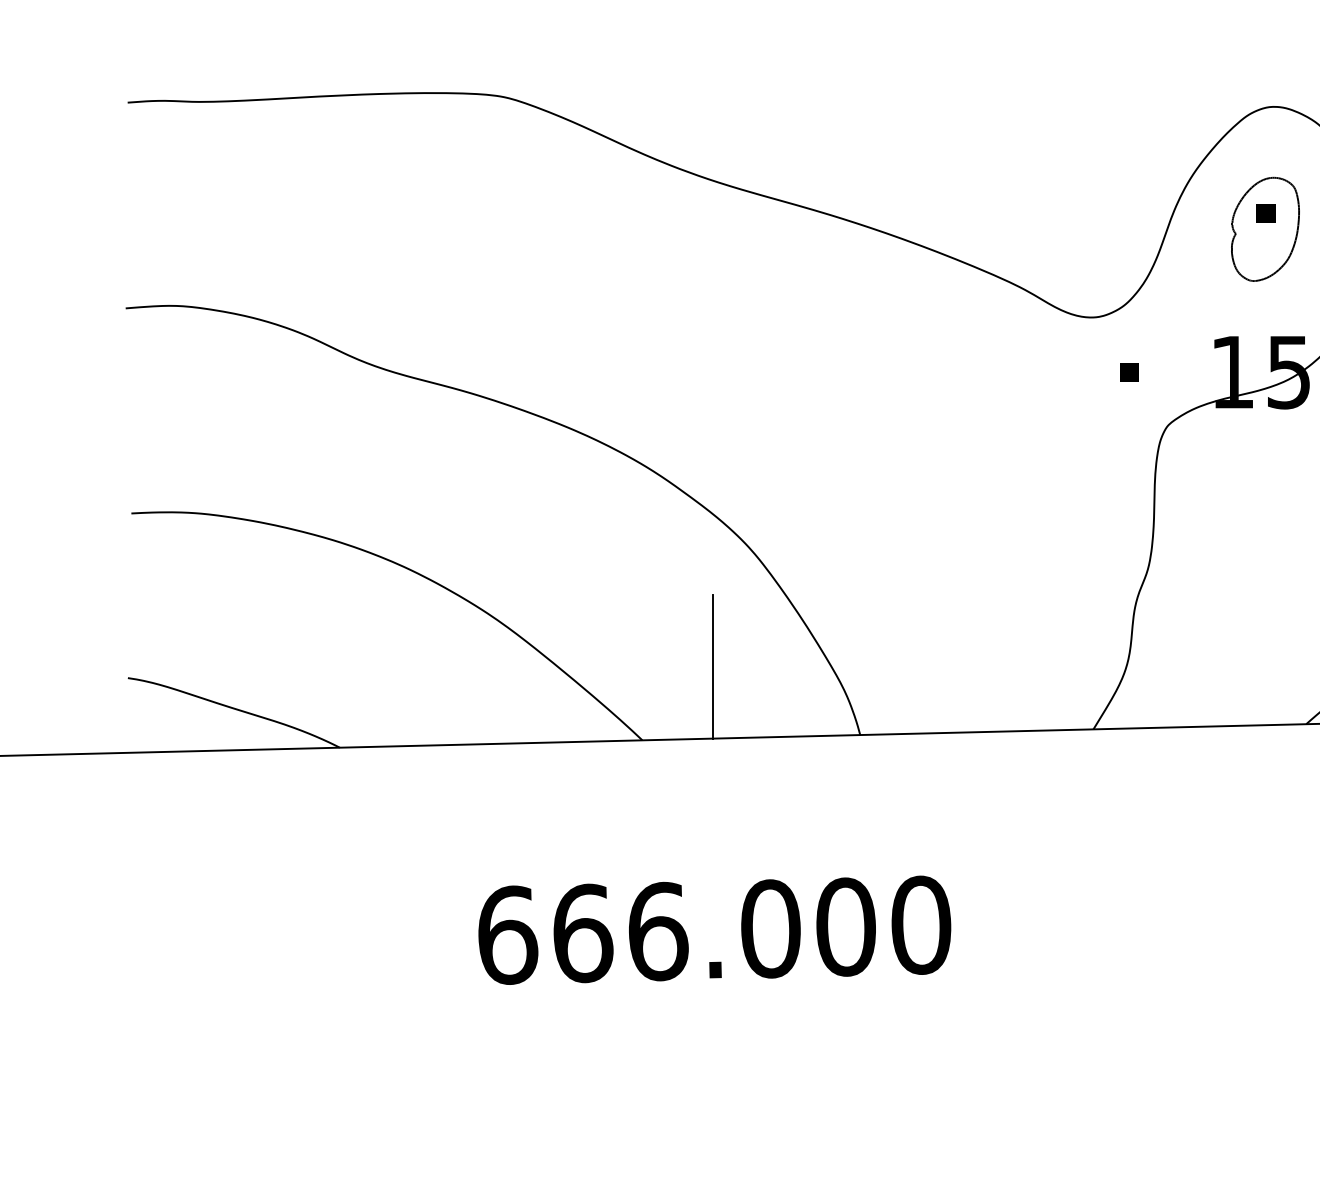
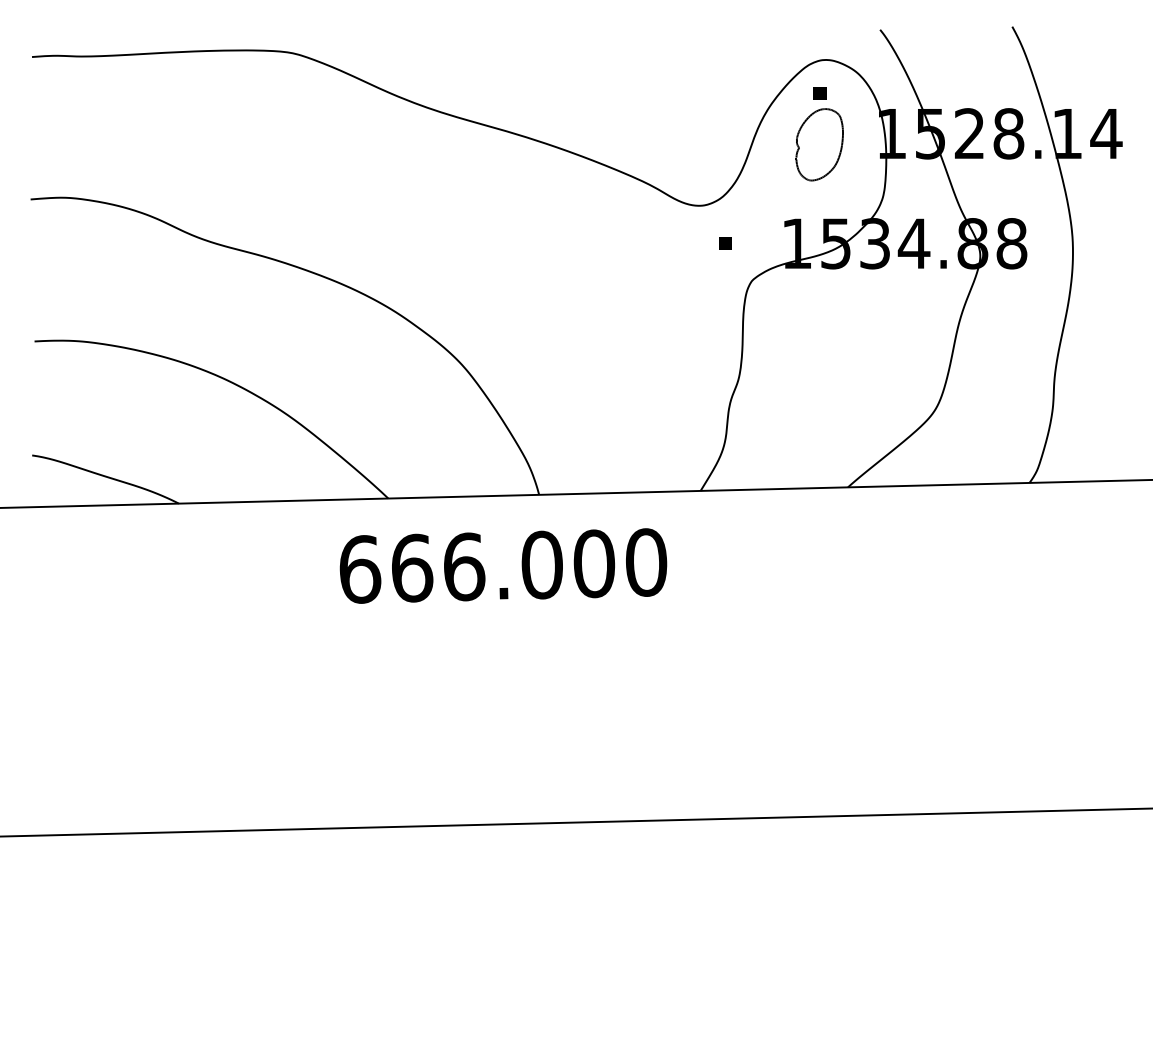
part: (1265, 213) -> (819, 93), moved
line: (713, 666) -> (437, 447), removed
text: (714, 929) -> (503, 565), moved

